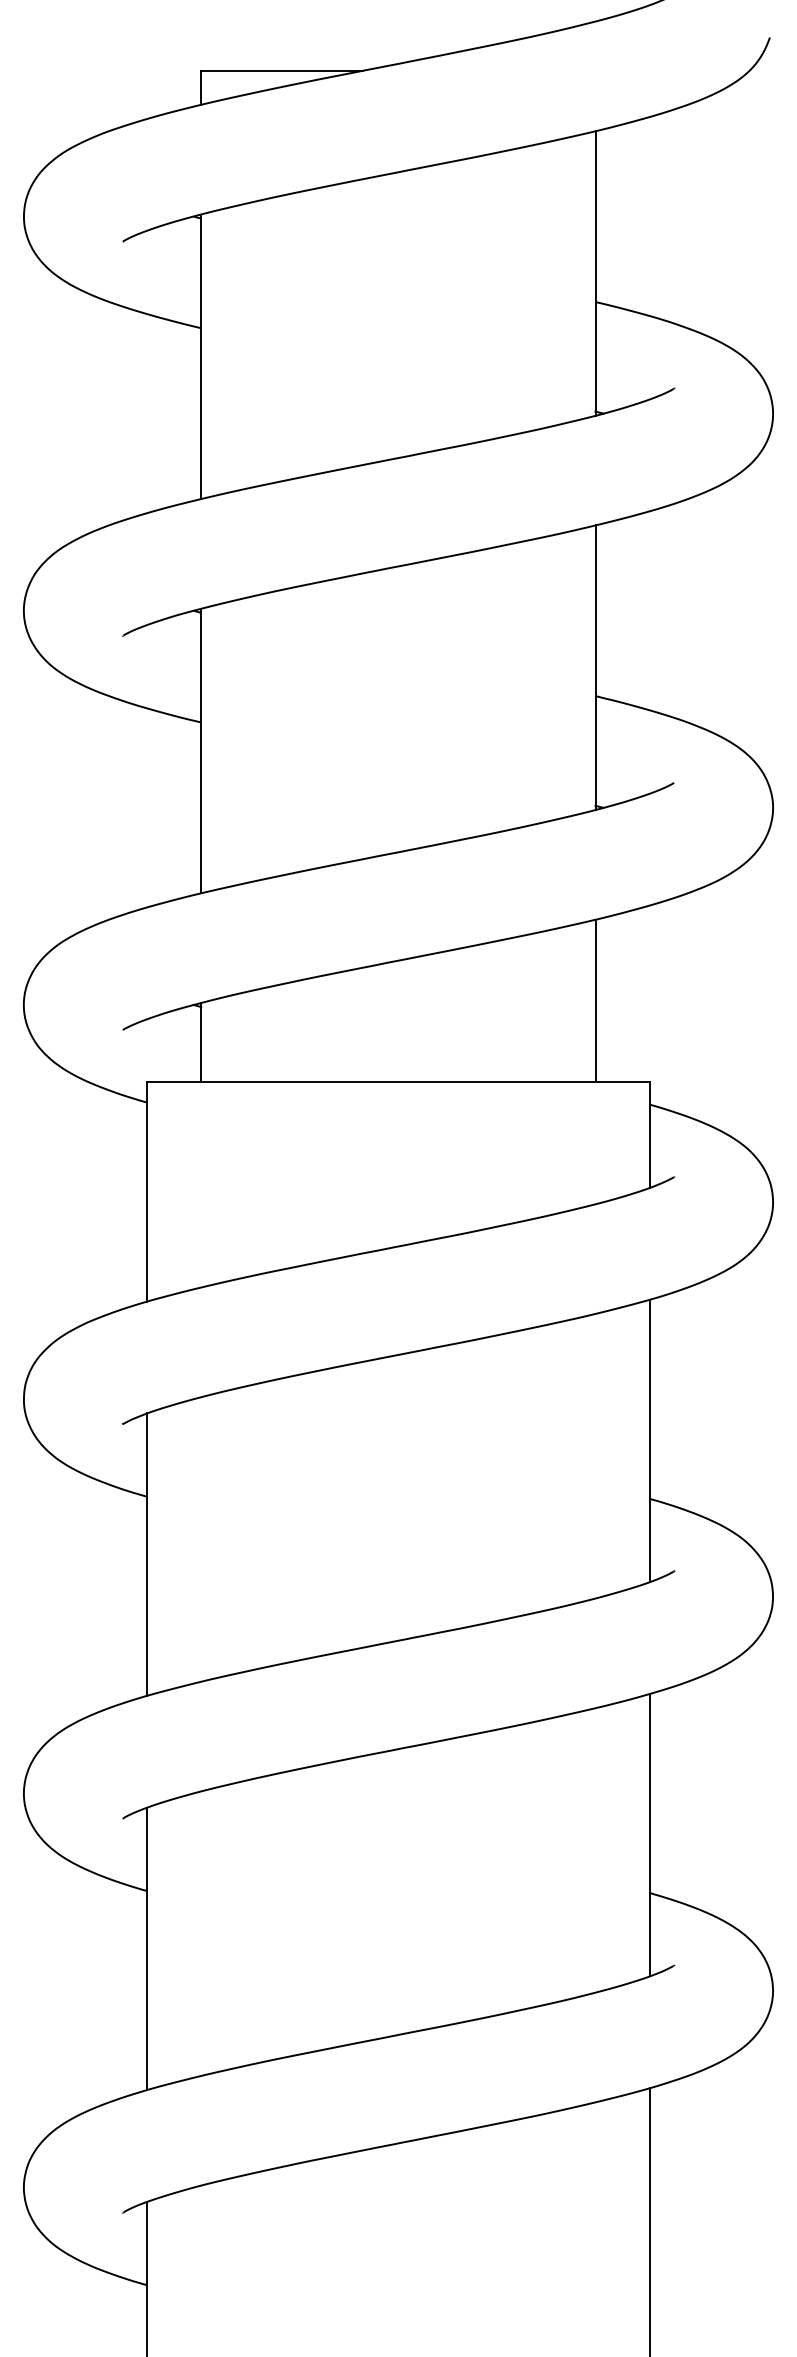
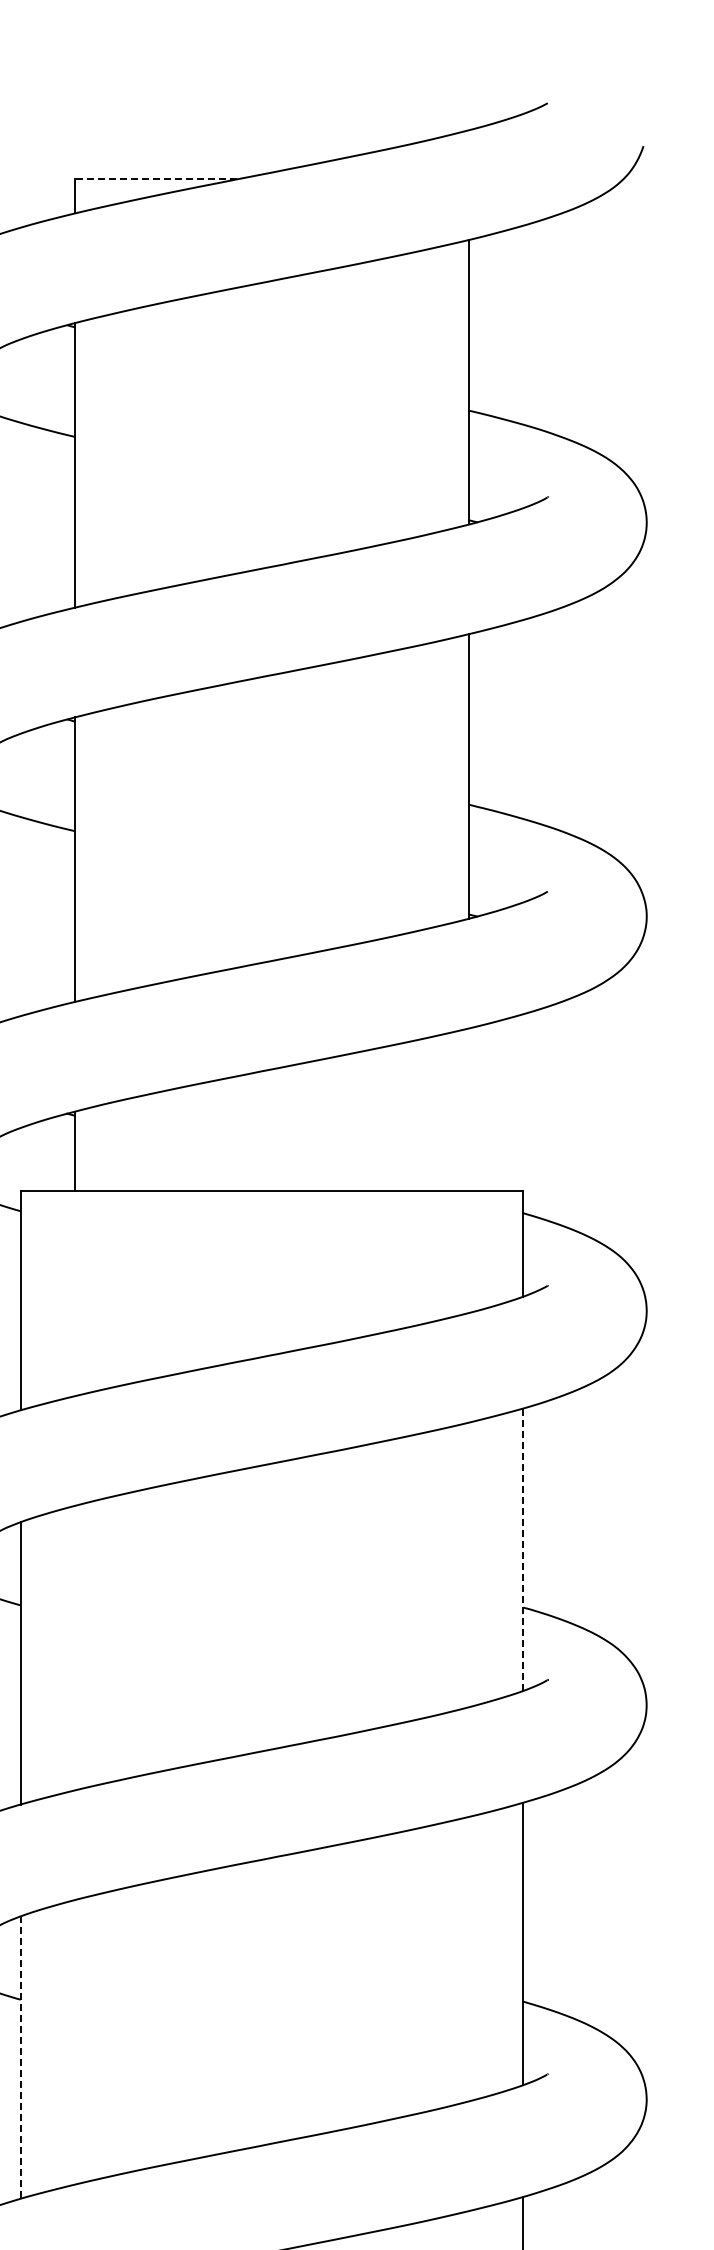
line: (281, 70) -> (155, 179), solid -> dashed
line: (595, 1000) -> (469, 1109), removed
line: (649, 1440) -> (523, 1549), solid -> dashed
line: (147, 1949) -> (21, 2058), solid -> dashed

